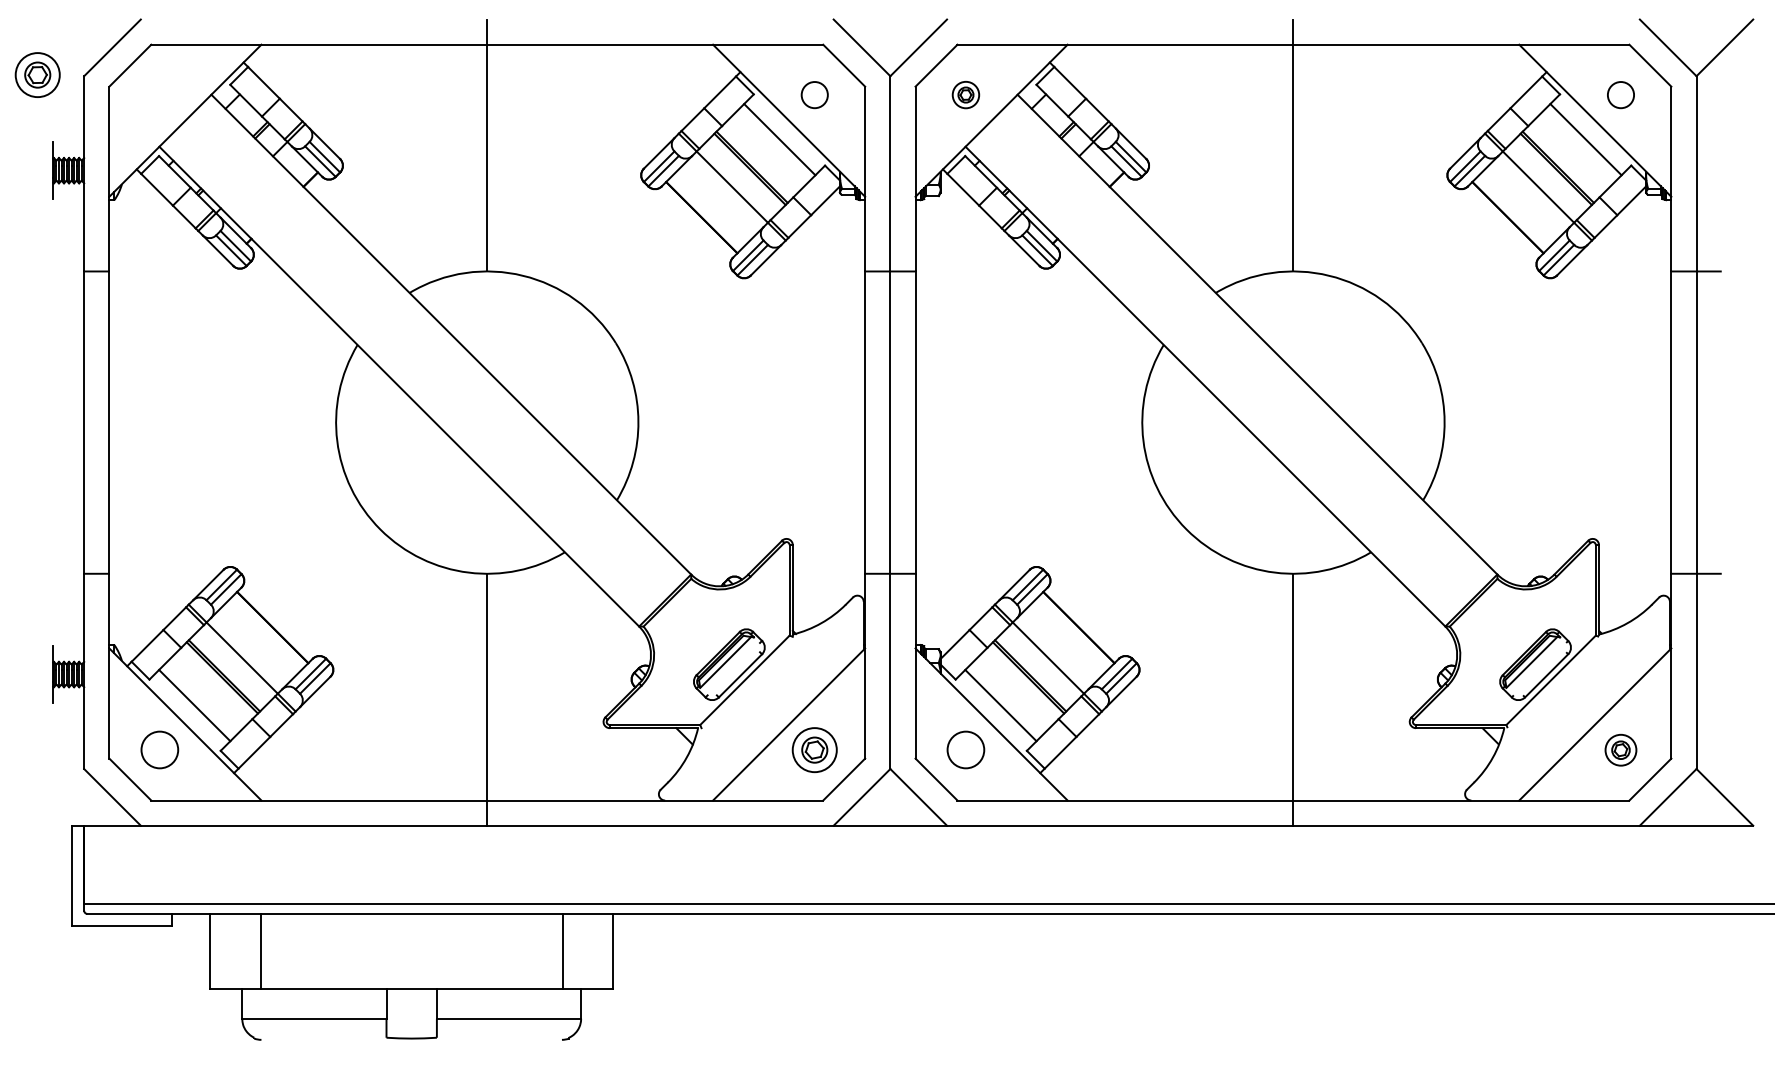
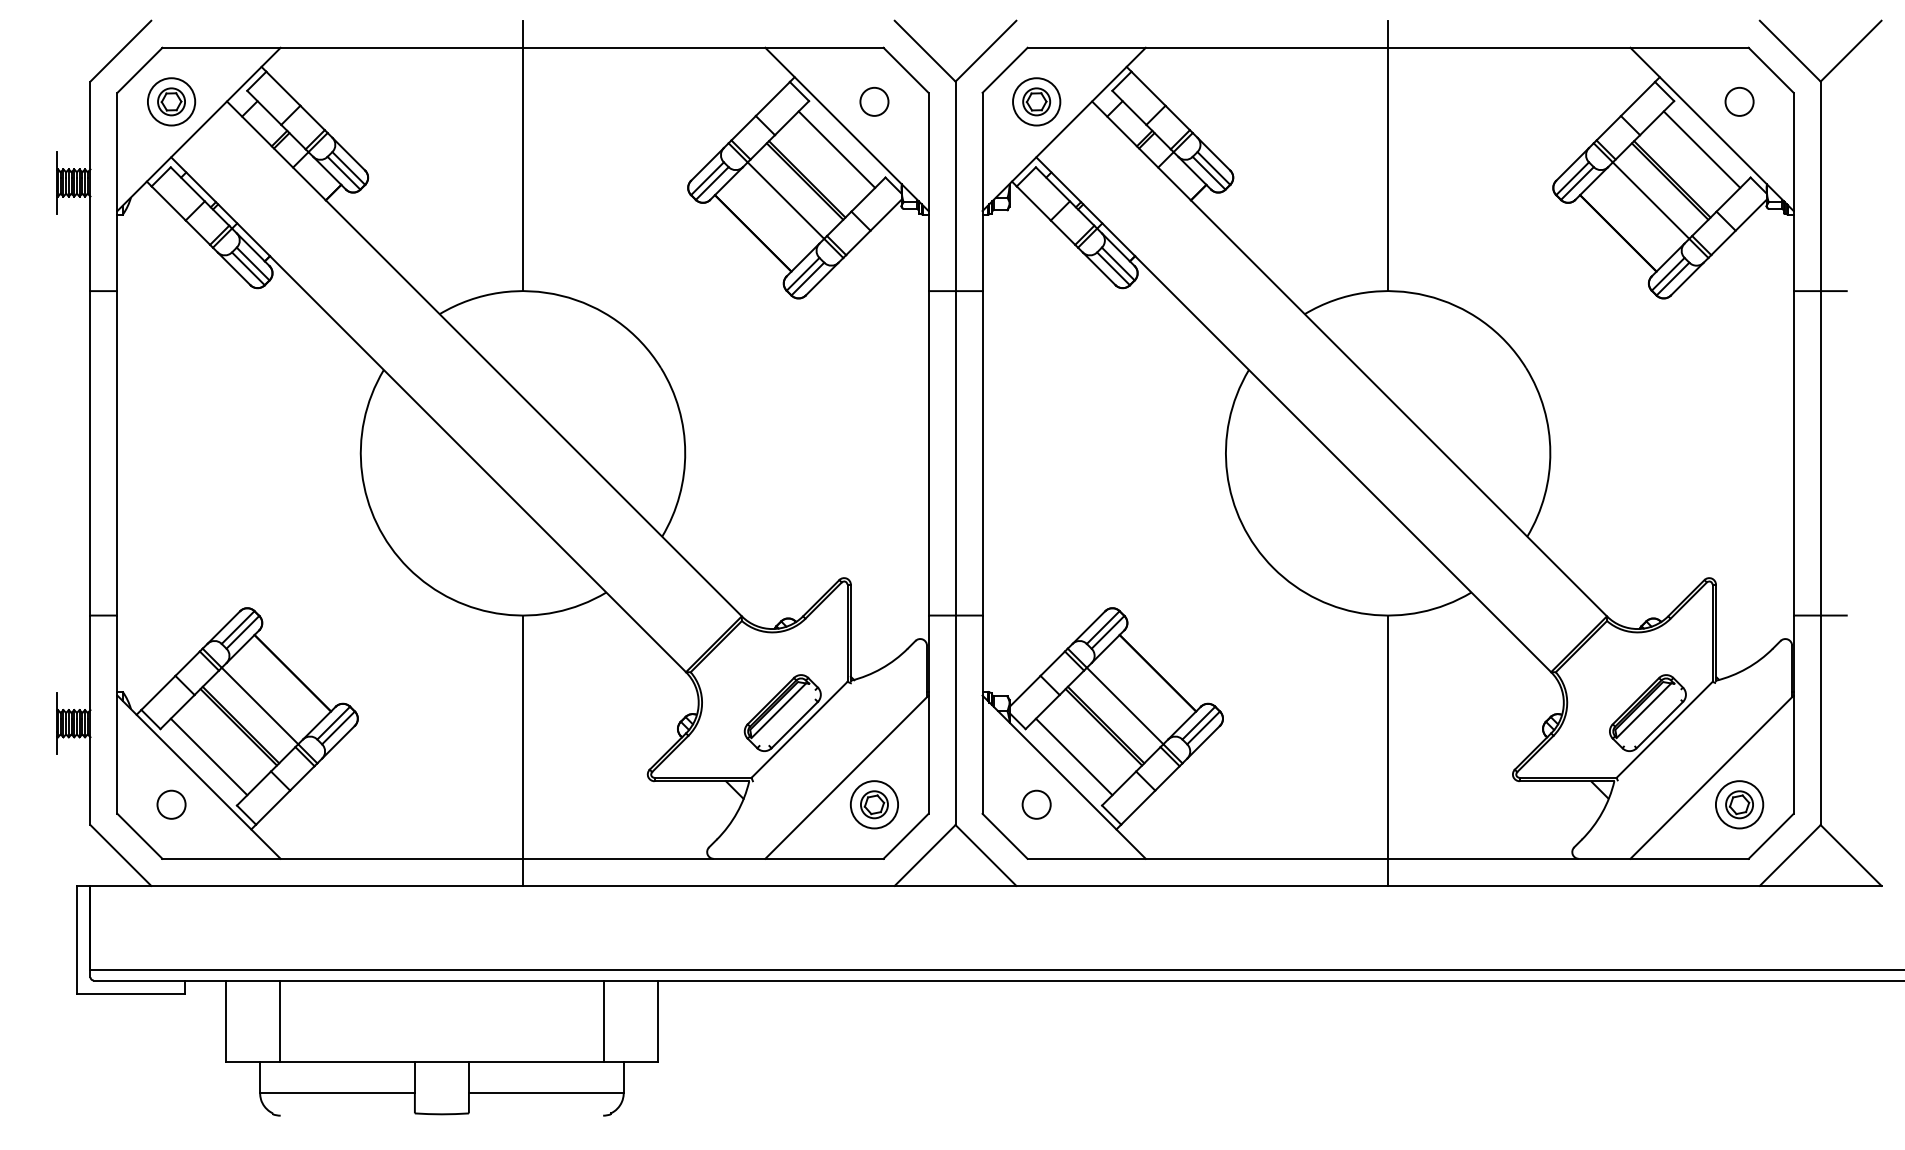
part: (37, 74) -> (171, 101), moved
part: (965, 94) -> (1036, 101), size x1.67
circle: (159, 750) -> (171, 805), size x0.71
circle: (965, 750) -> (1036, 805), size x0.71
part: (1620, 750) -> (1739, 805), size x1.43

